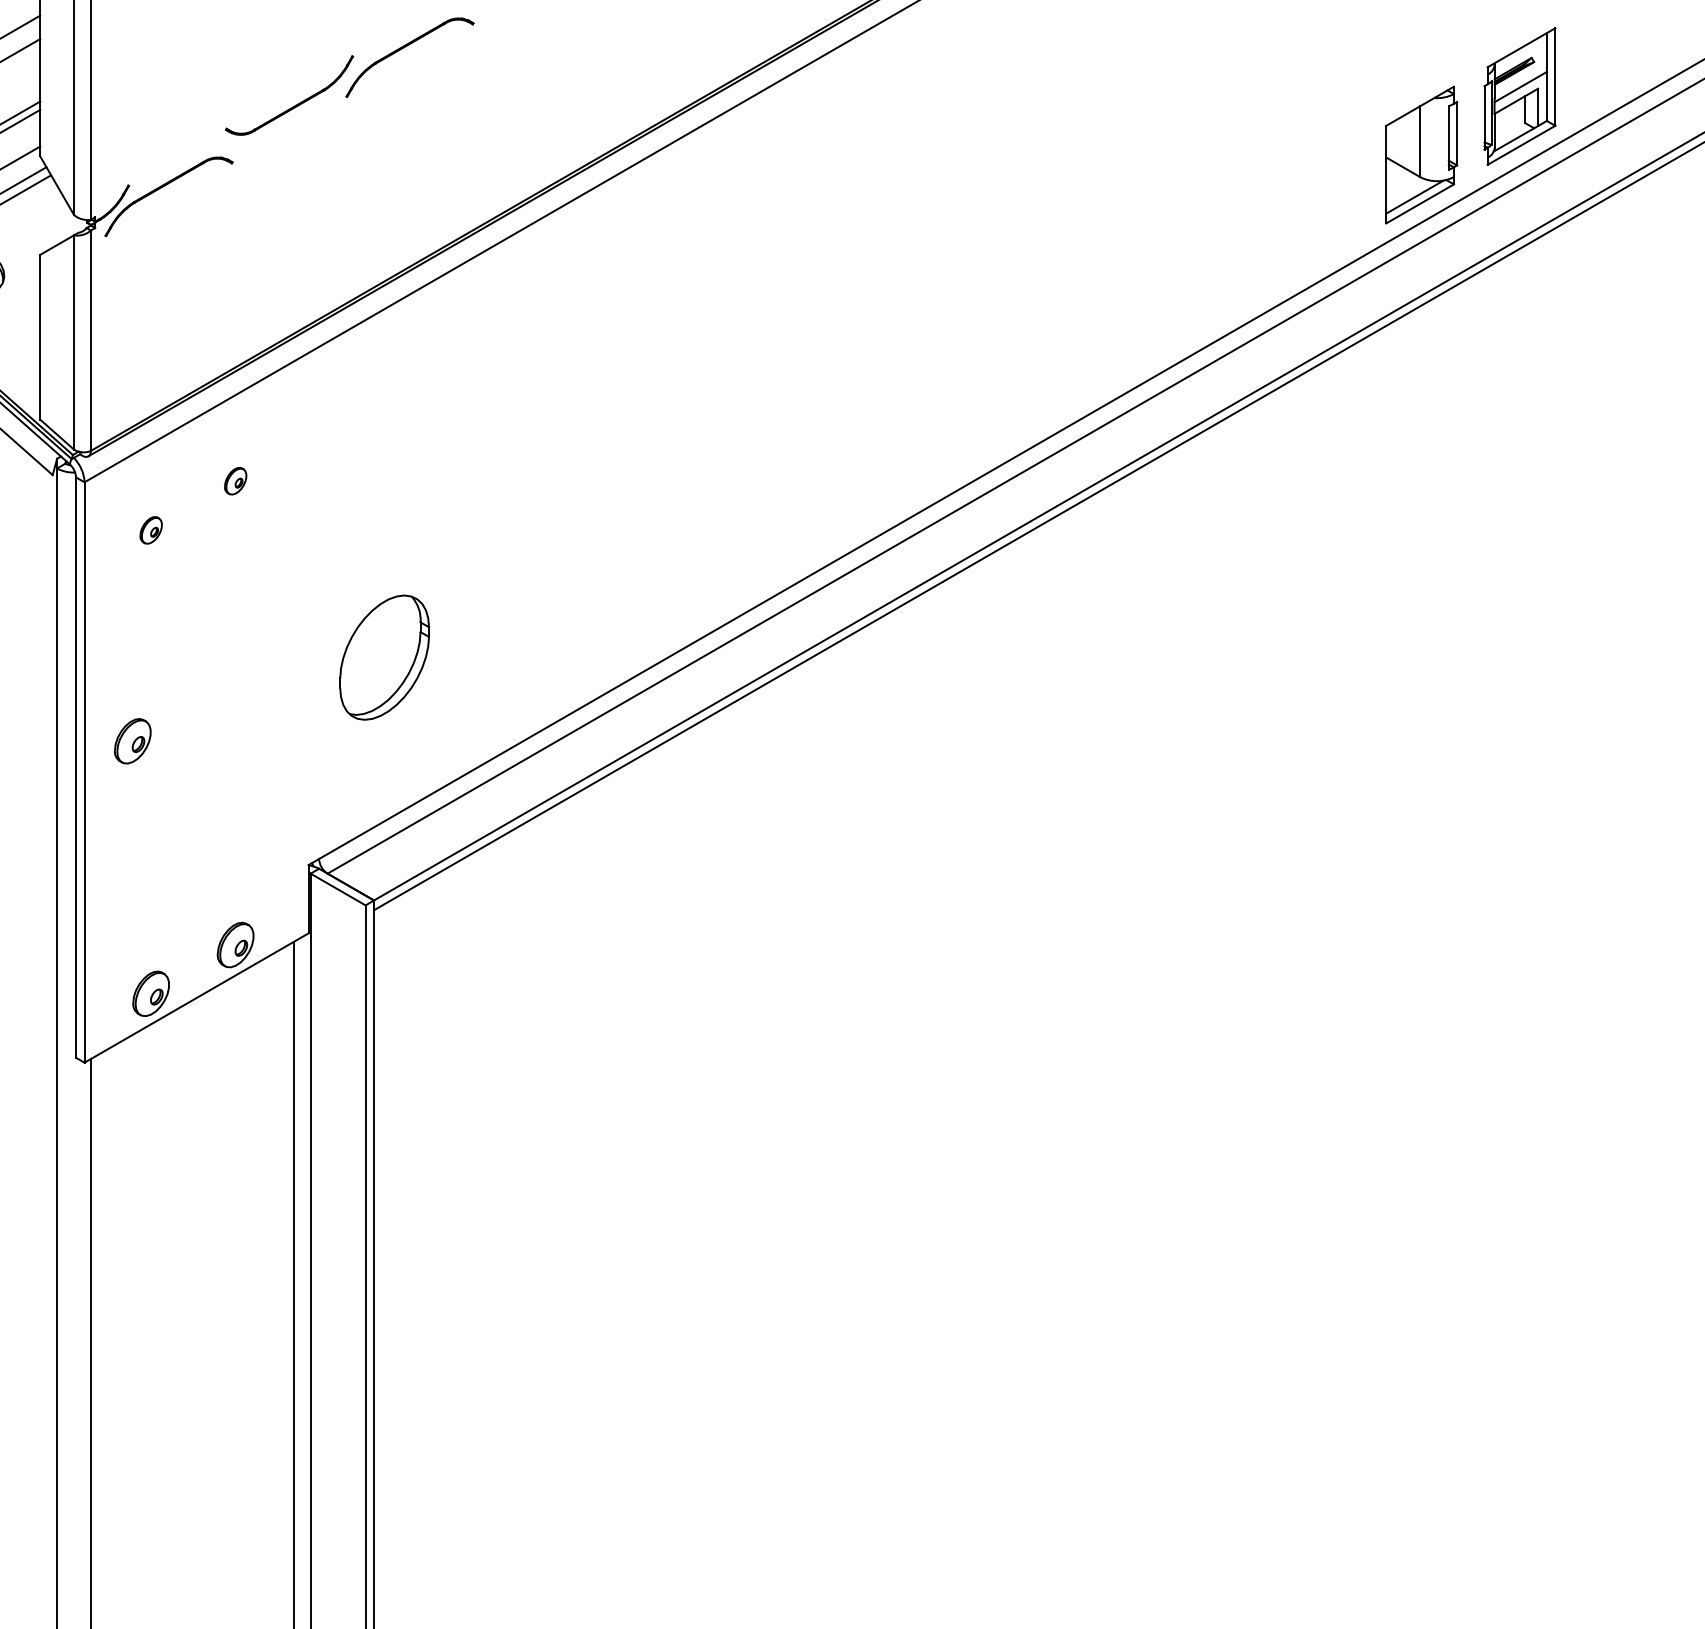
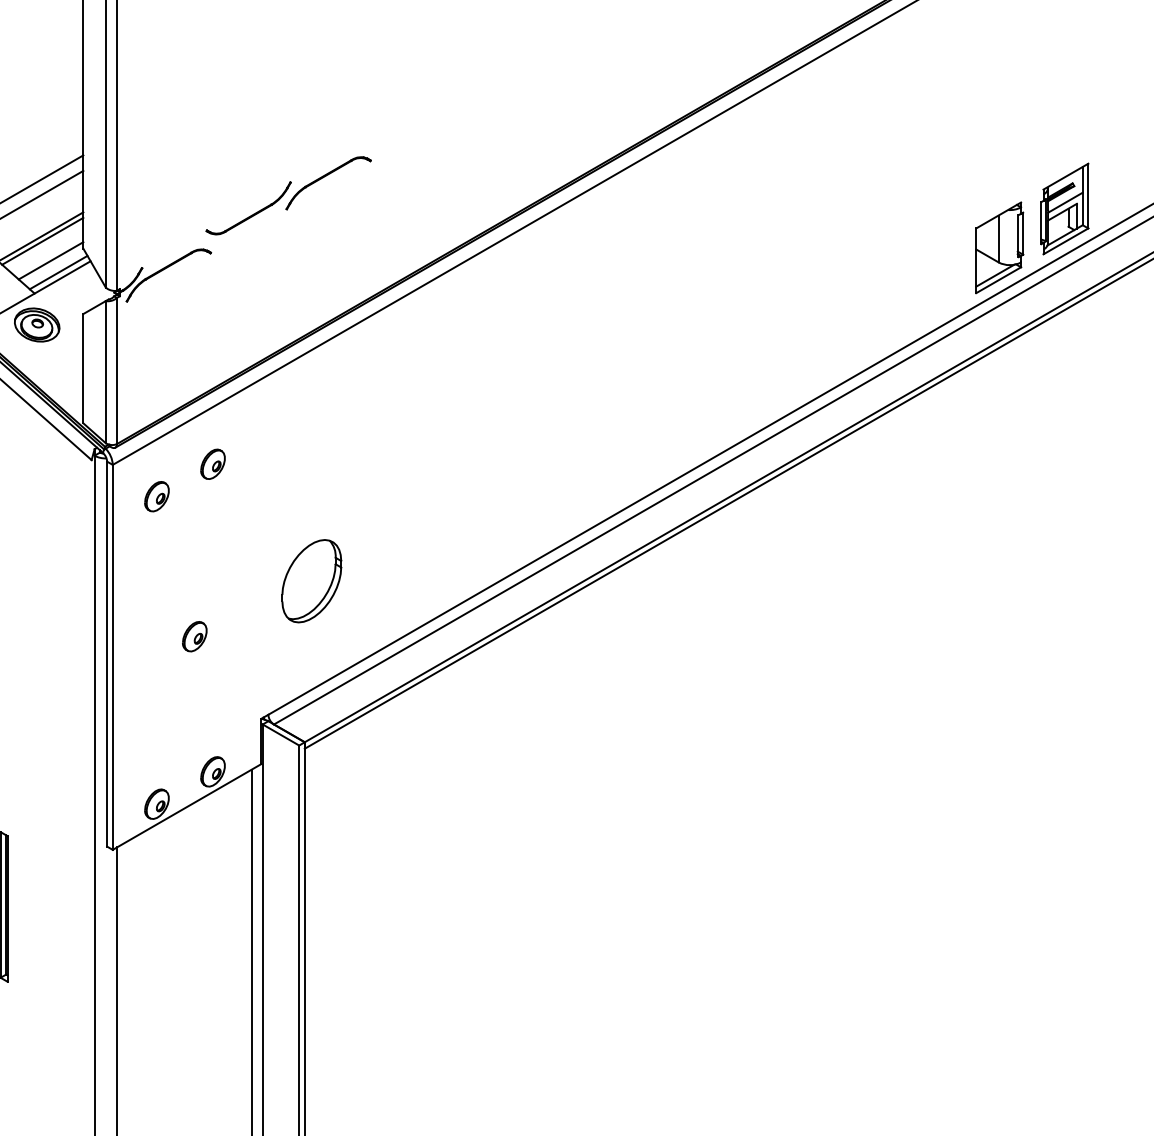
part: (234, 480) -> (212, 463), size x1.67
part: (150, 529) -> (156, 496), size x1.67
part: (132, 741) -> (194, 636), moved

